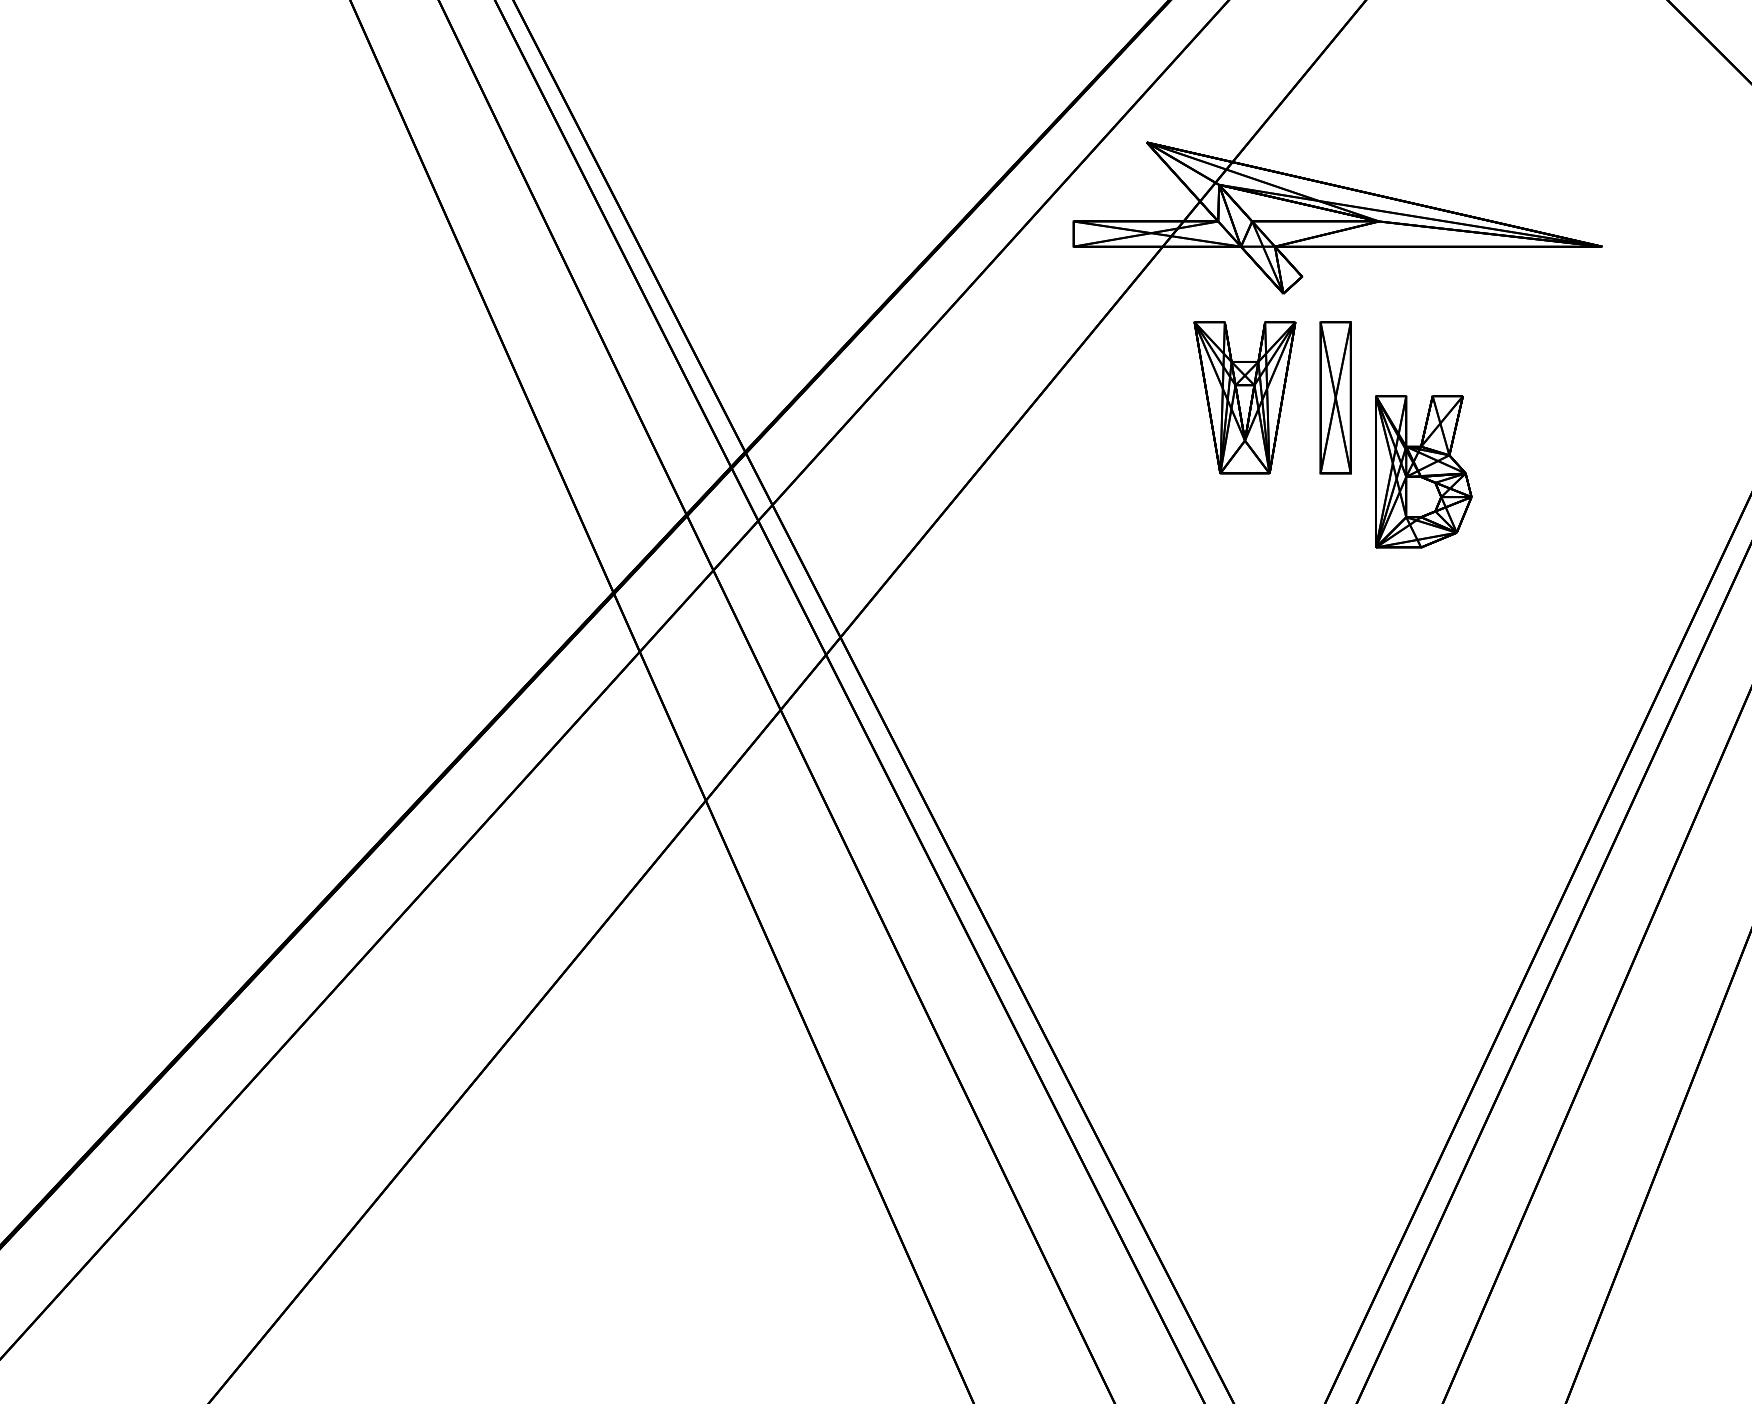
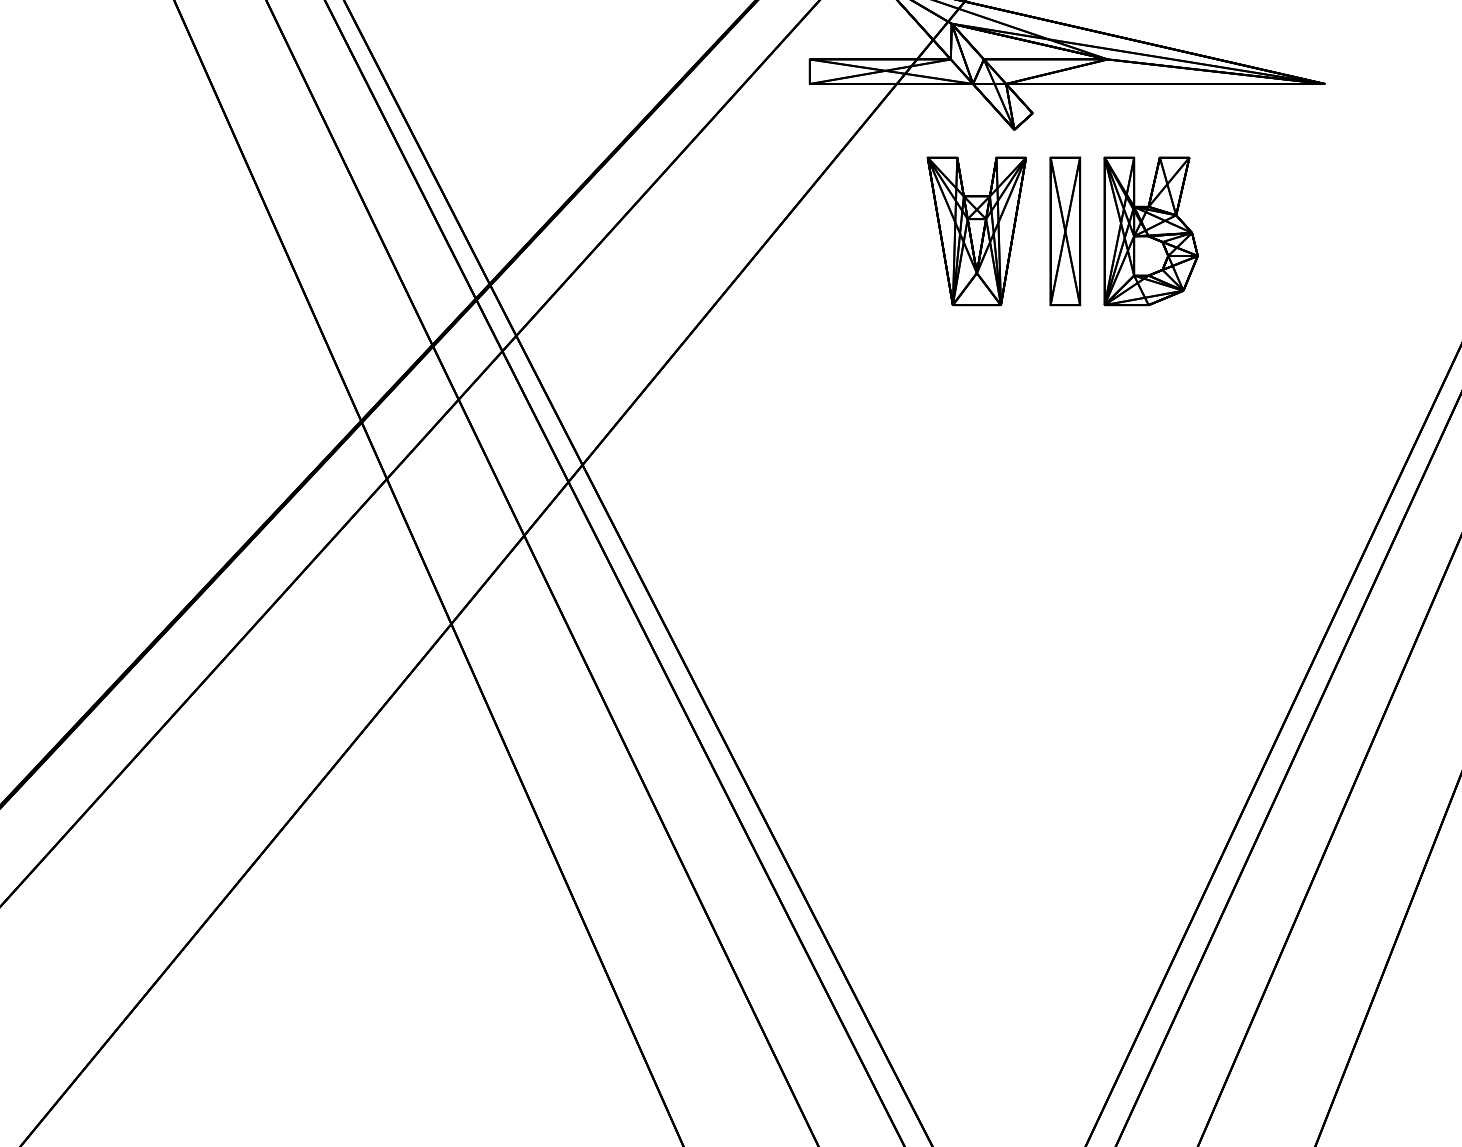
part: (1423, 471) -> (1150, 231), moved

